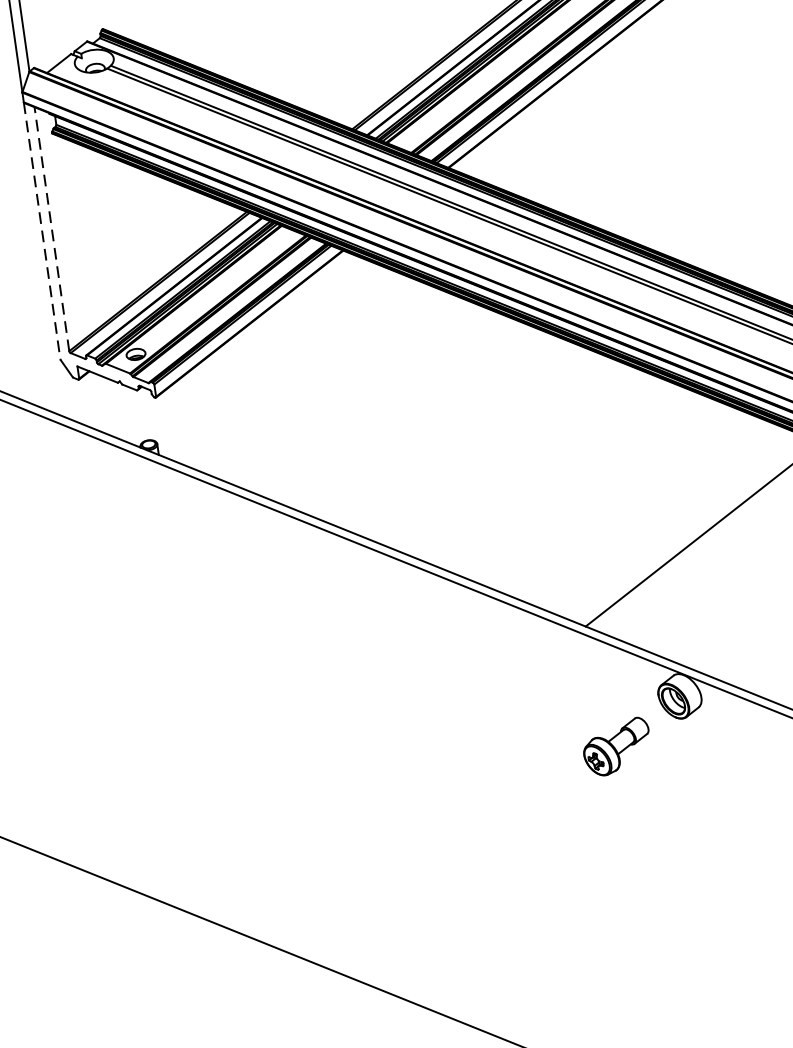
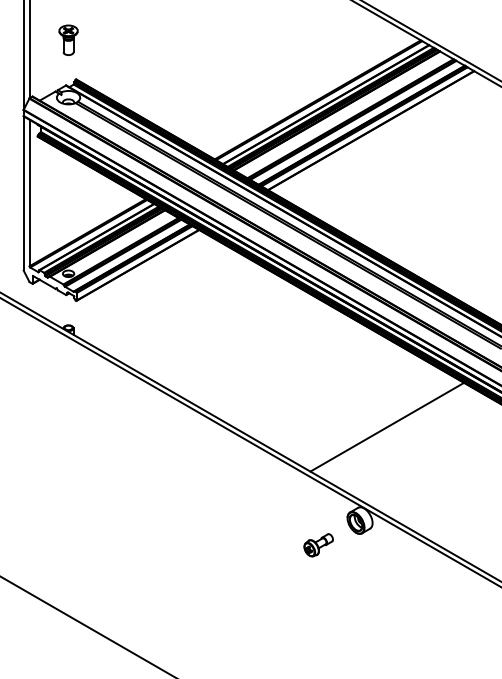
line: (51, 228) -> (29, 192), dashed -> solid
line: (41, 231) -> (23, 193), dashed -> solid
part: (616, 747) -> (318, 545), size x0.71

